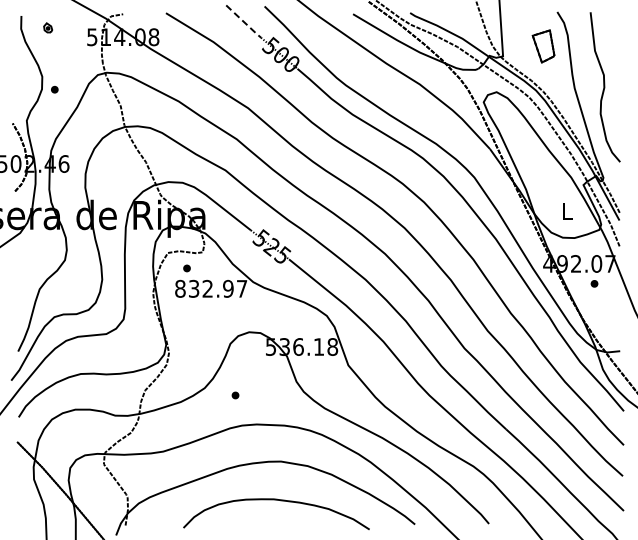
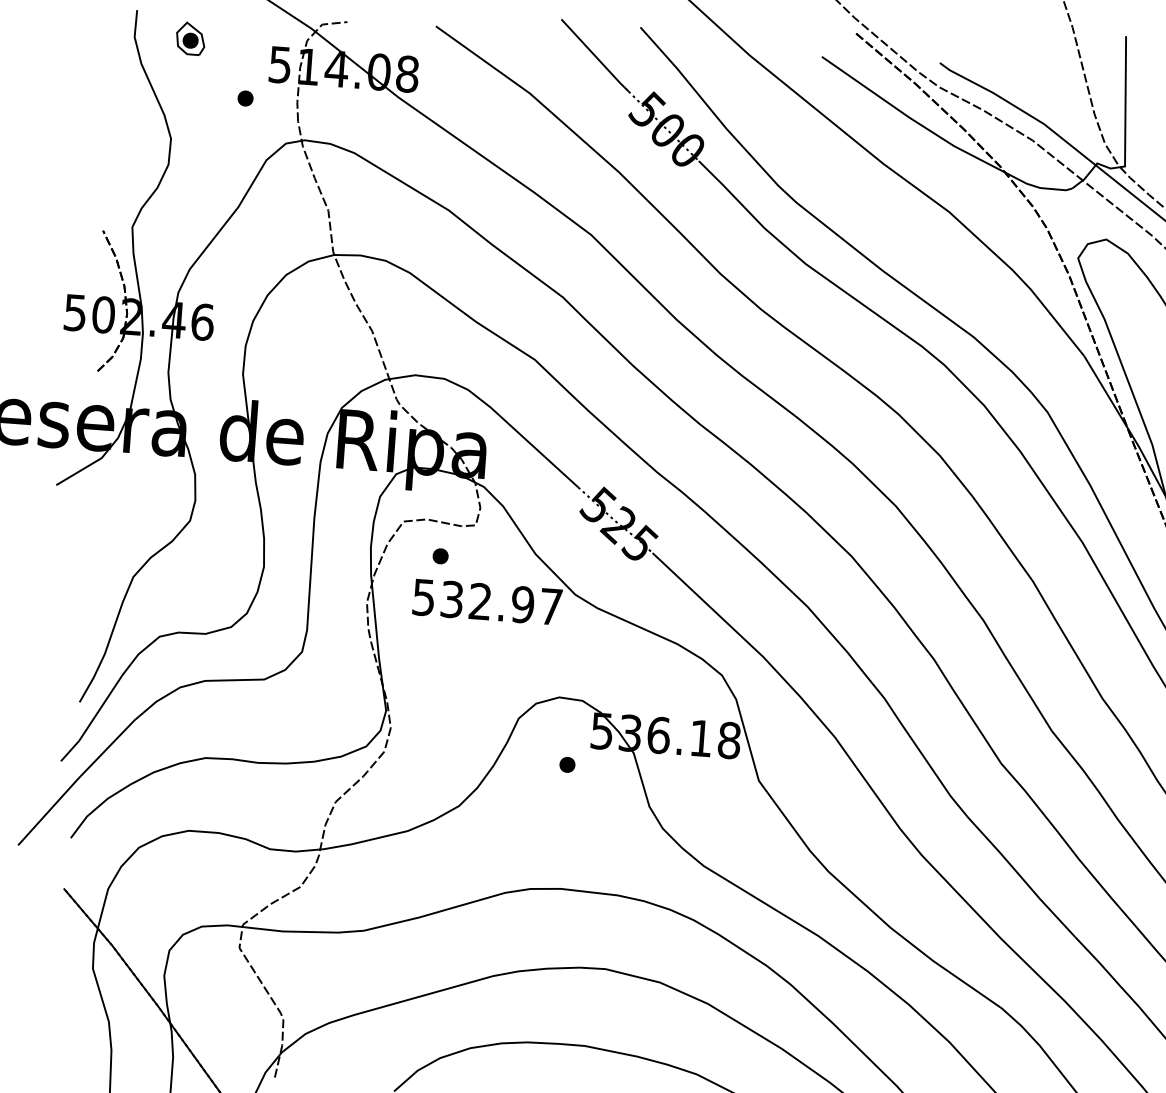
line: (244, 22) -> (596, 57), dashed -> solid
part: (47, 27) -> (189, 37), size x1.67
part: (54, 89) -> (244, 98), moved
text: (180, 288) -> (424, 596), 832.97 -> 532.97
part: (235, 395) -> (567, 764), moved

